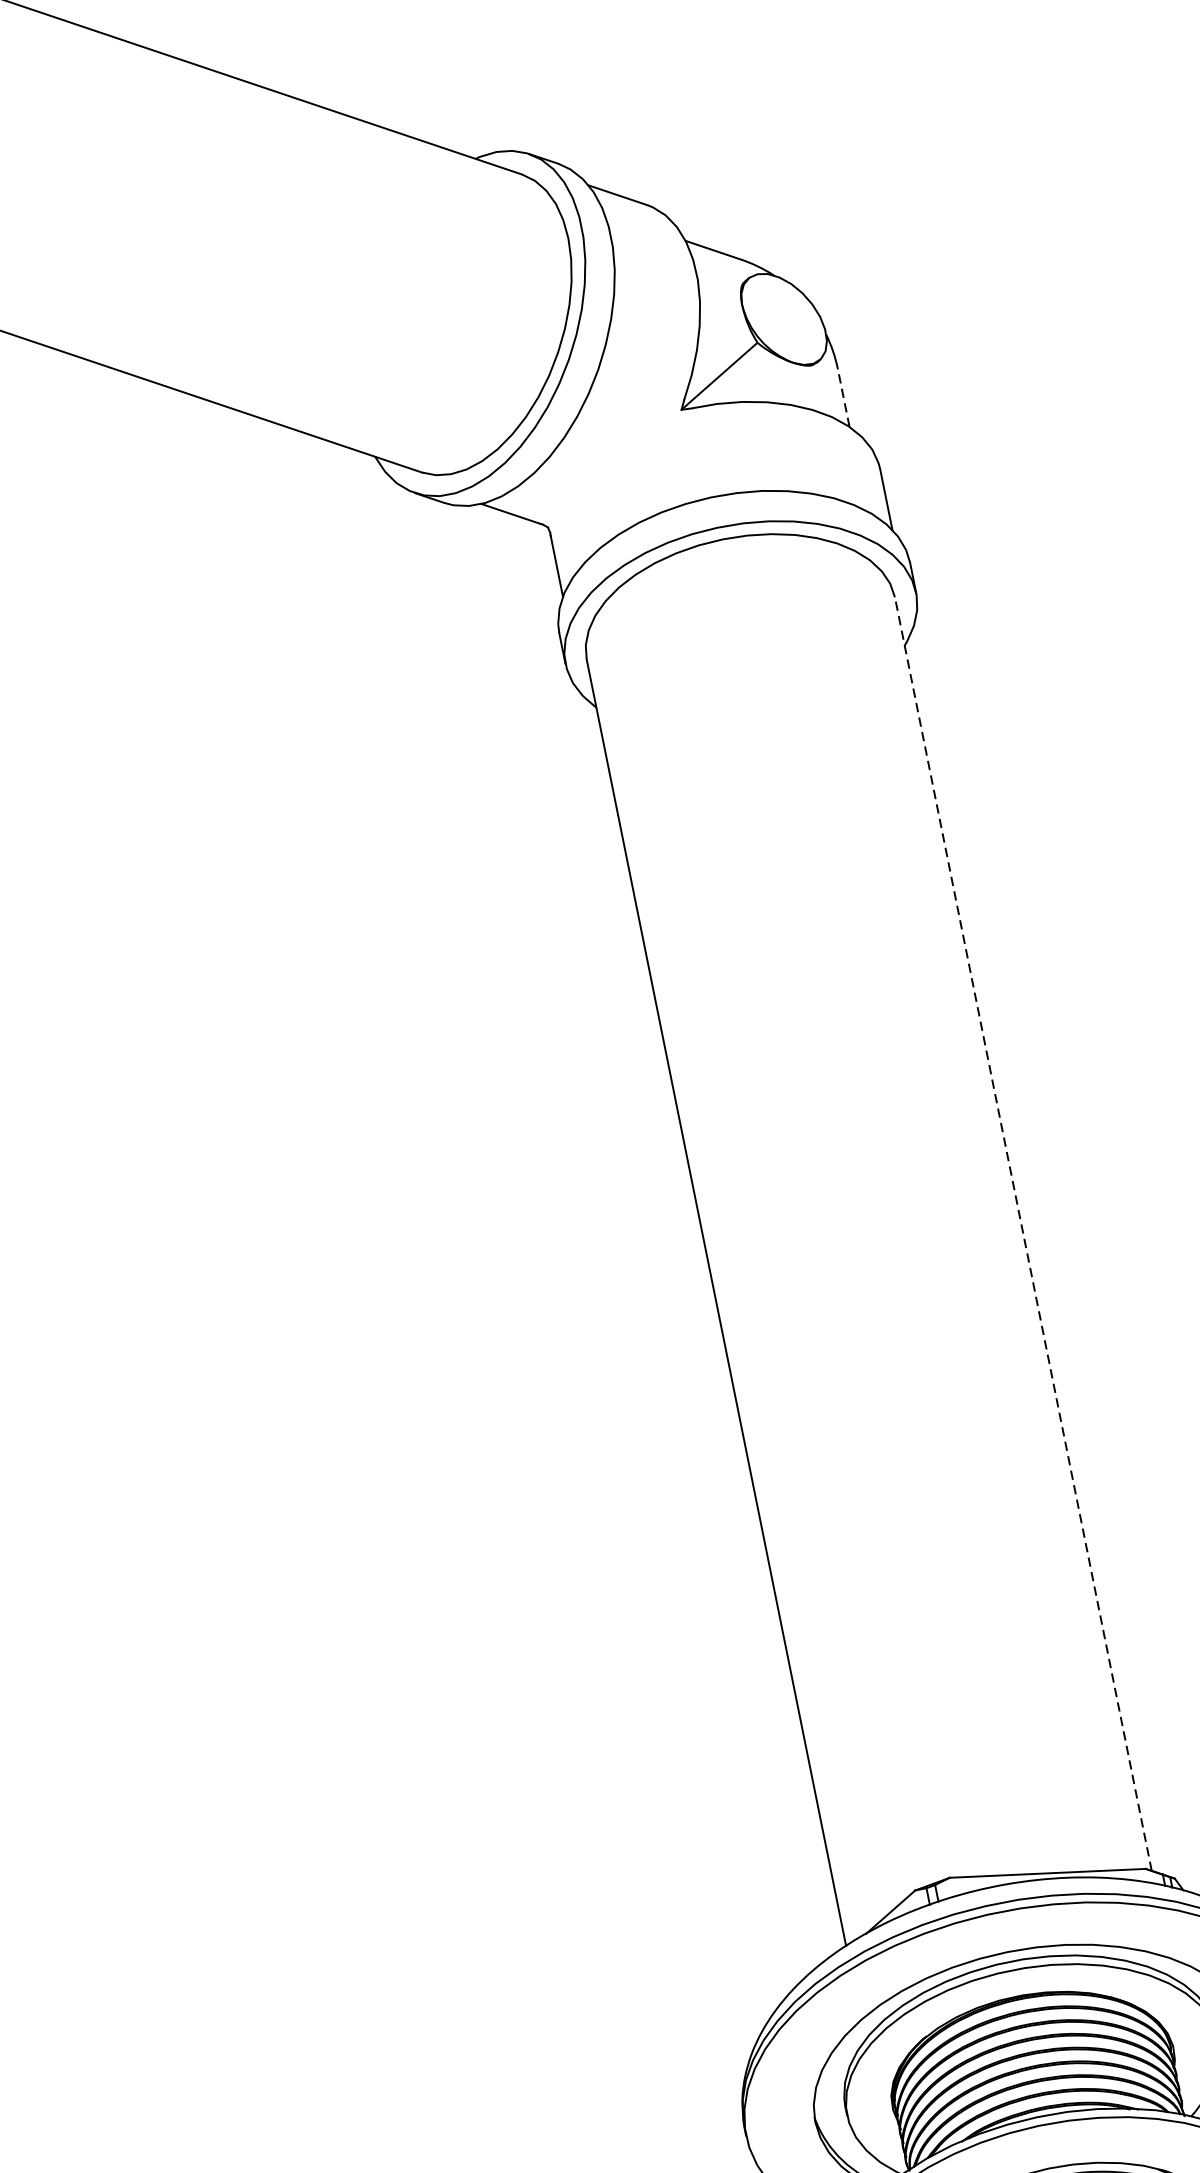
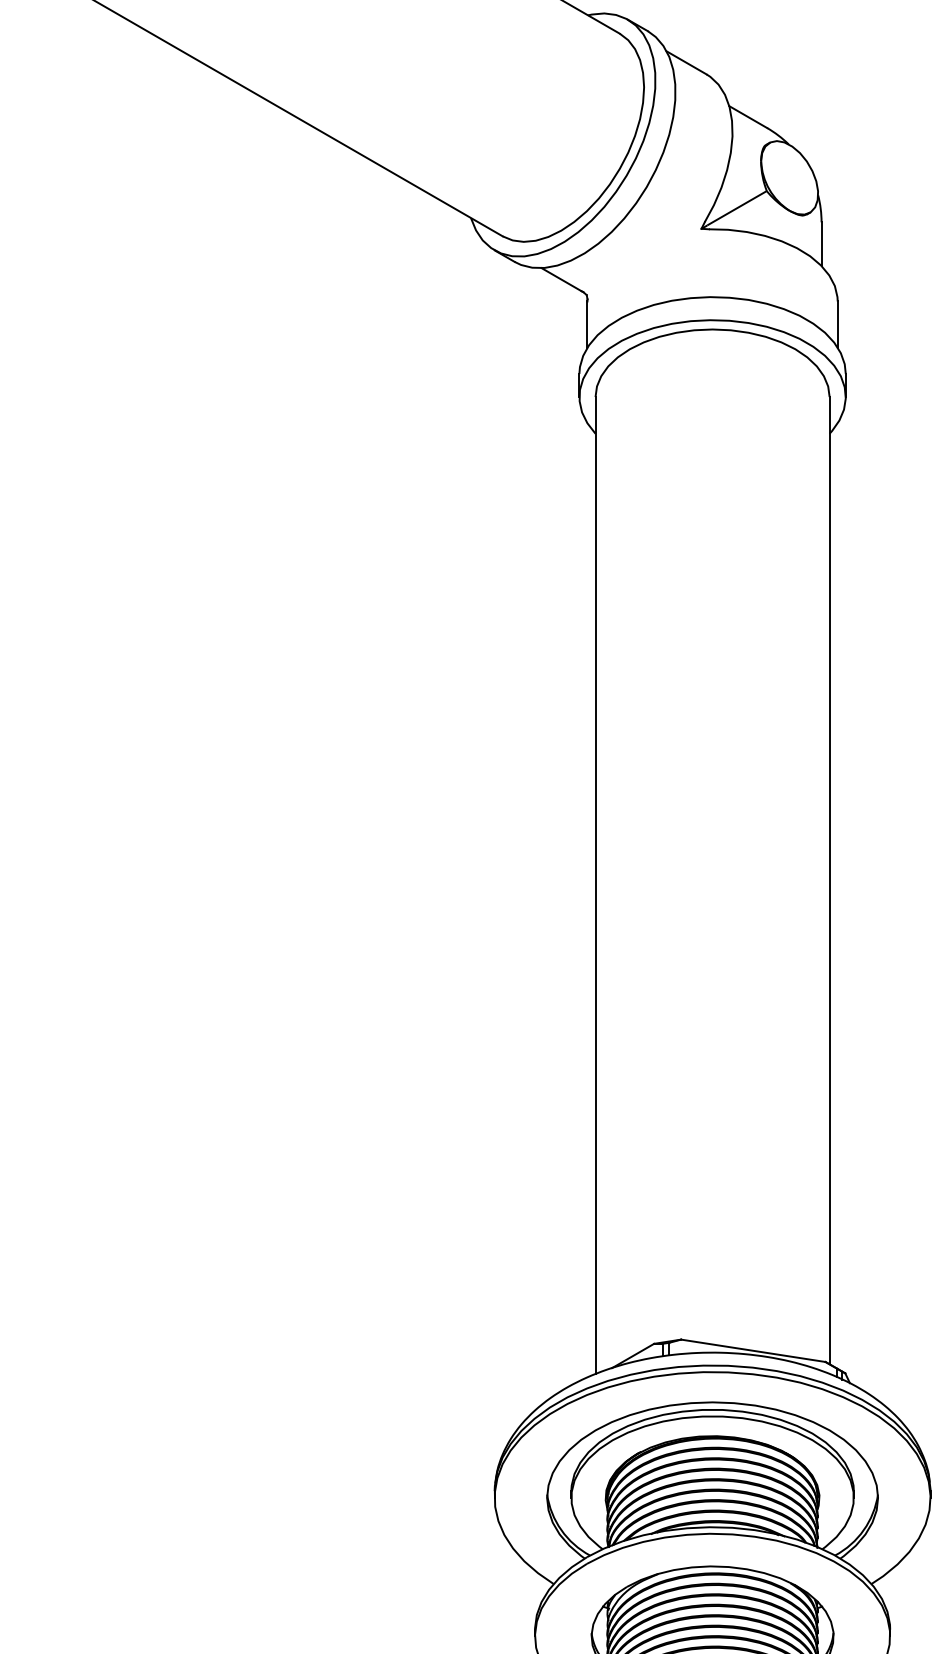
line: (843, 398) -> (821, 244), dashed -> solid
line: (1023, 1233) -> (829, 880), dashed -> solid

